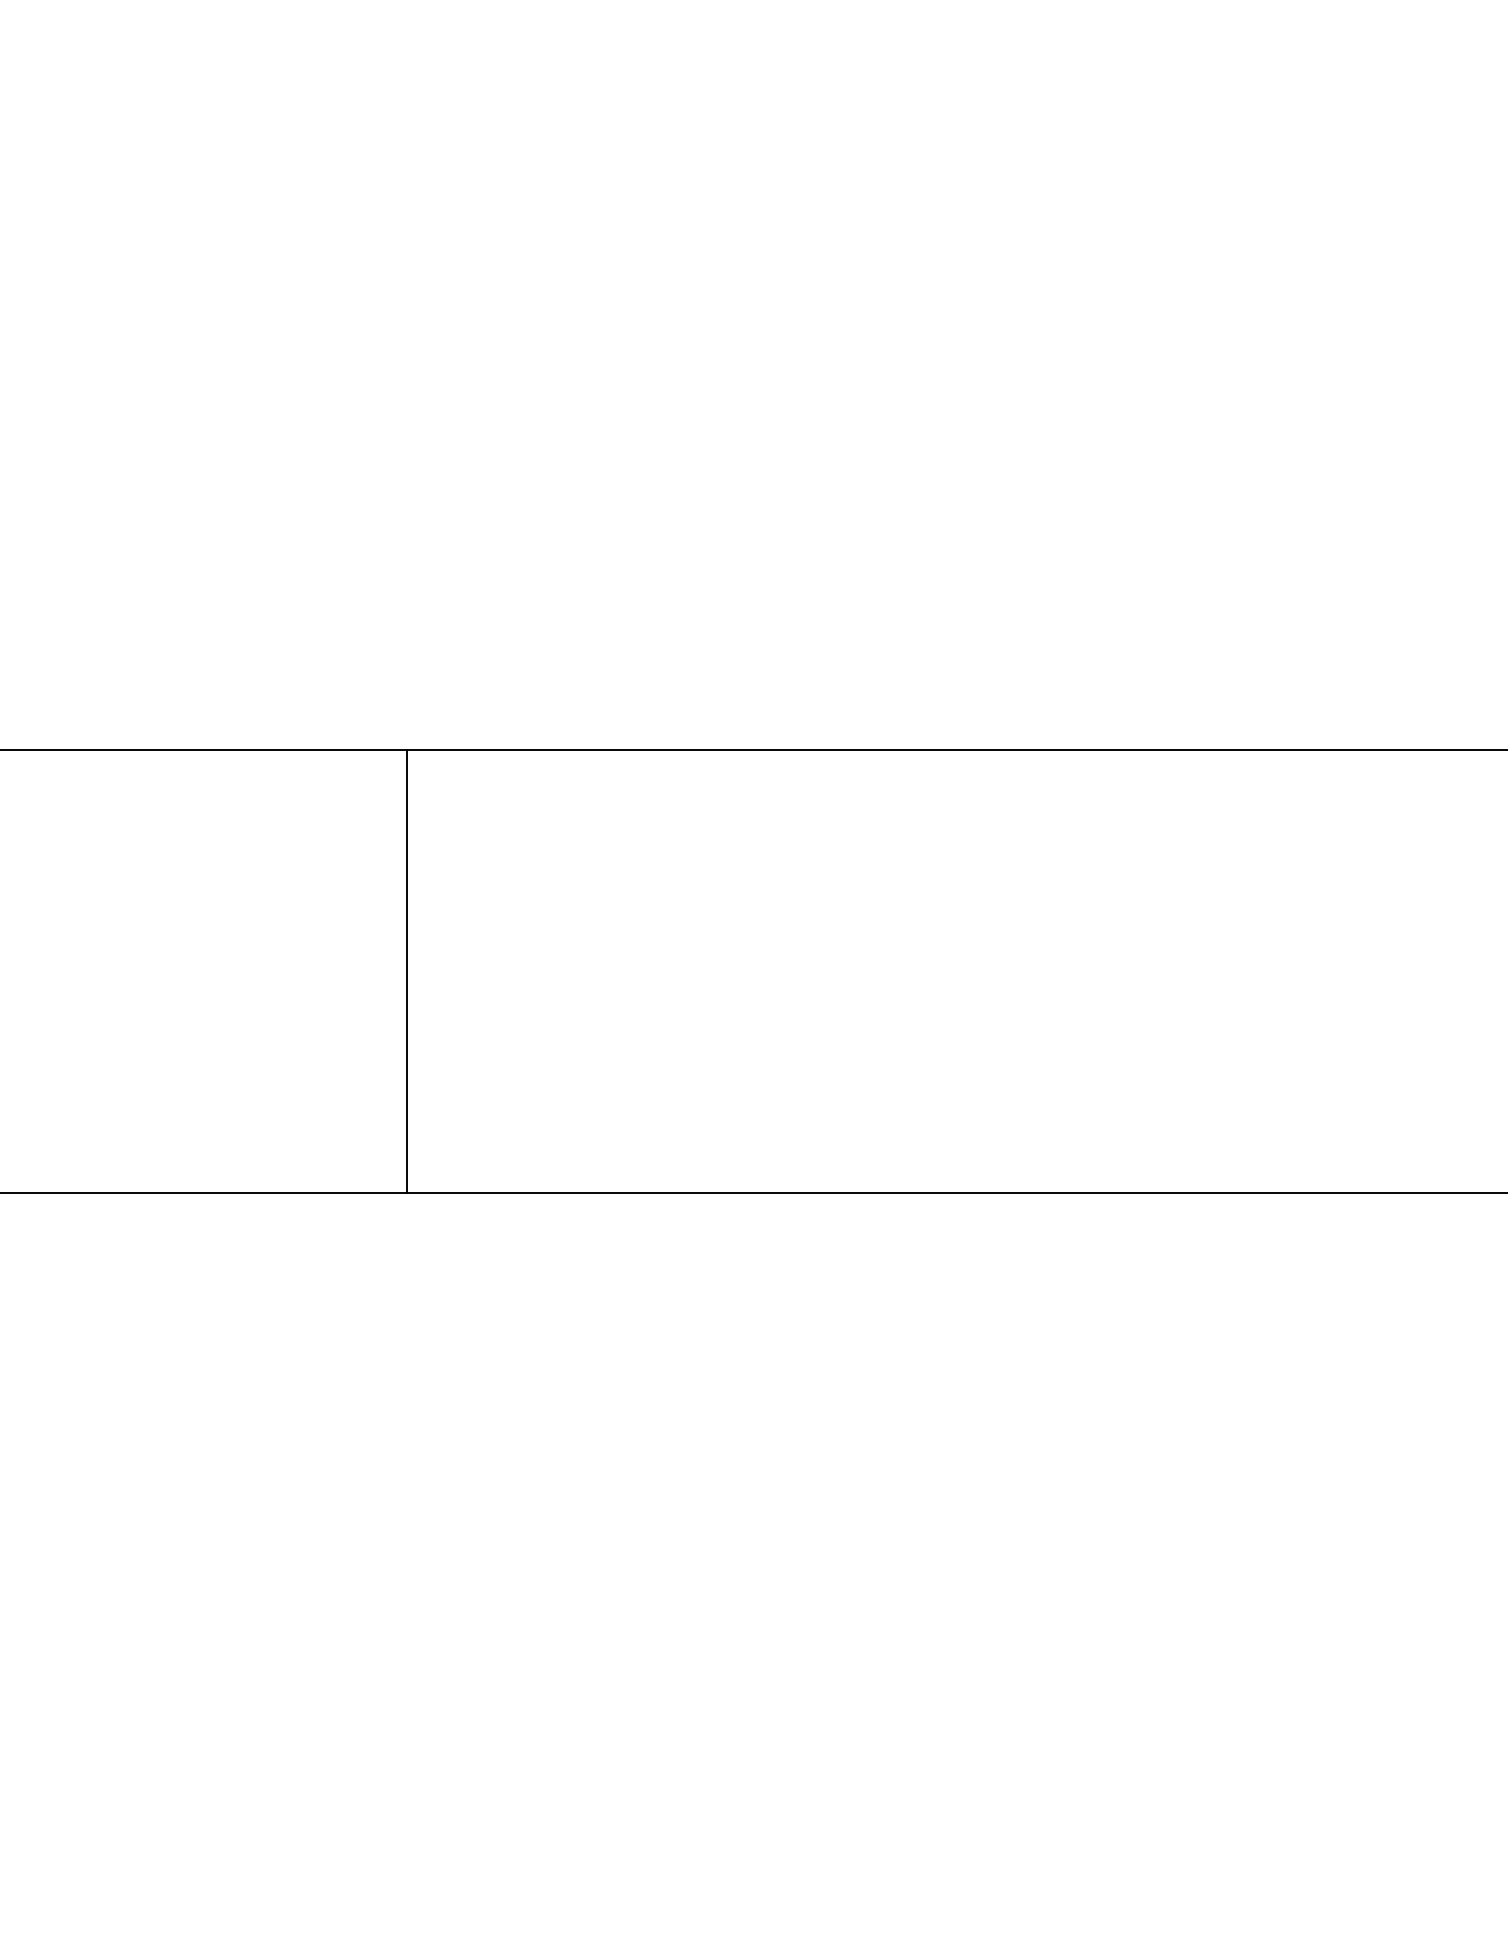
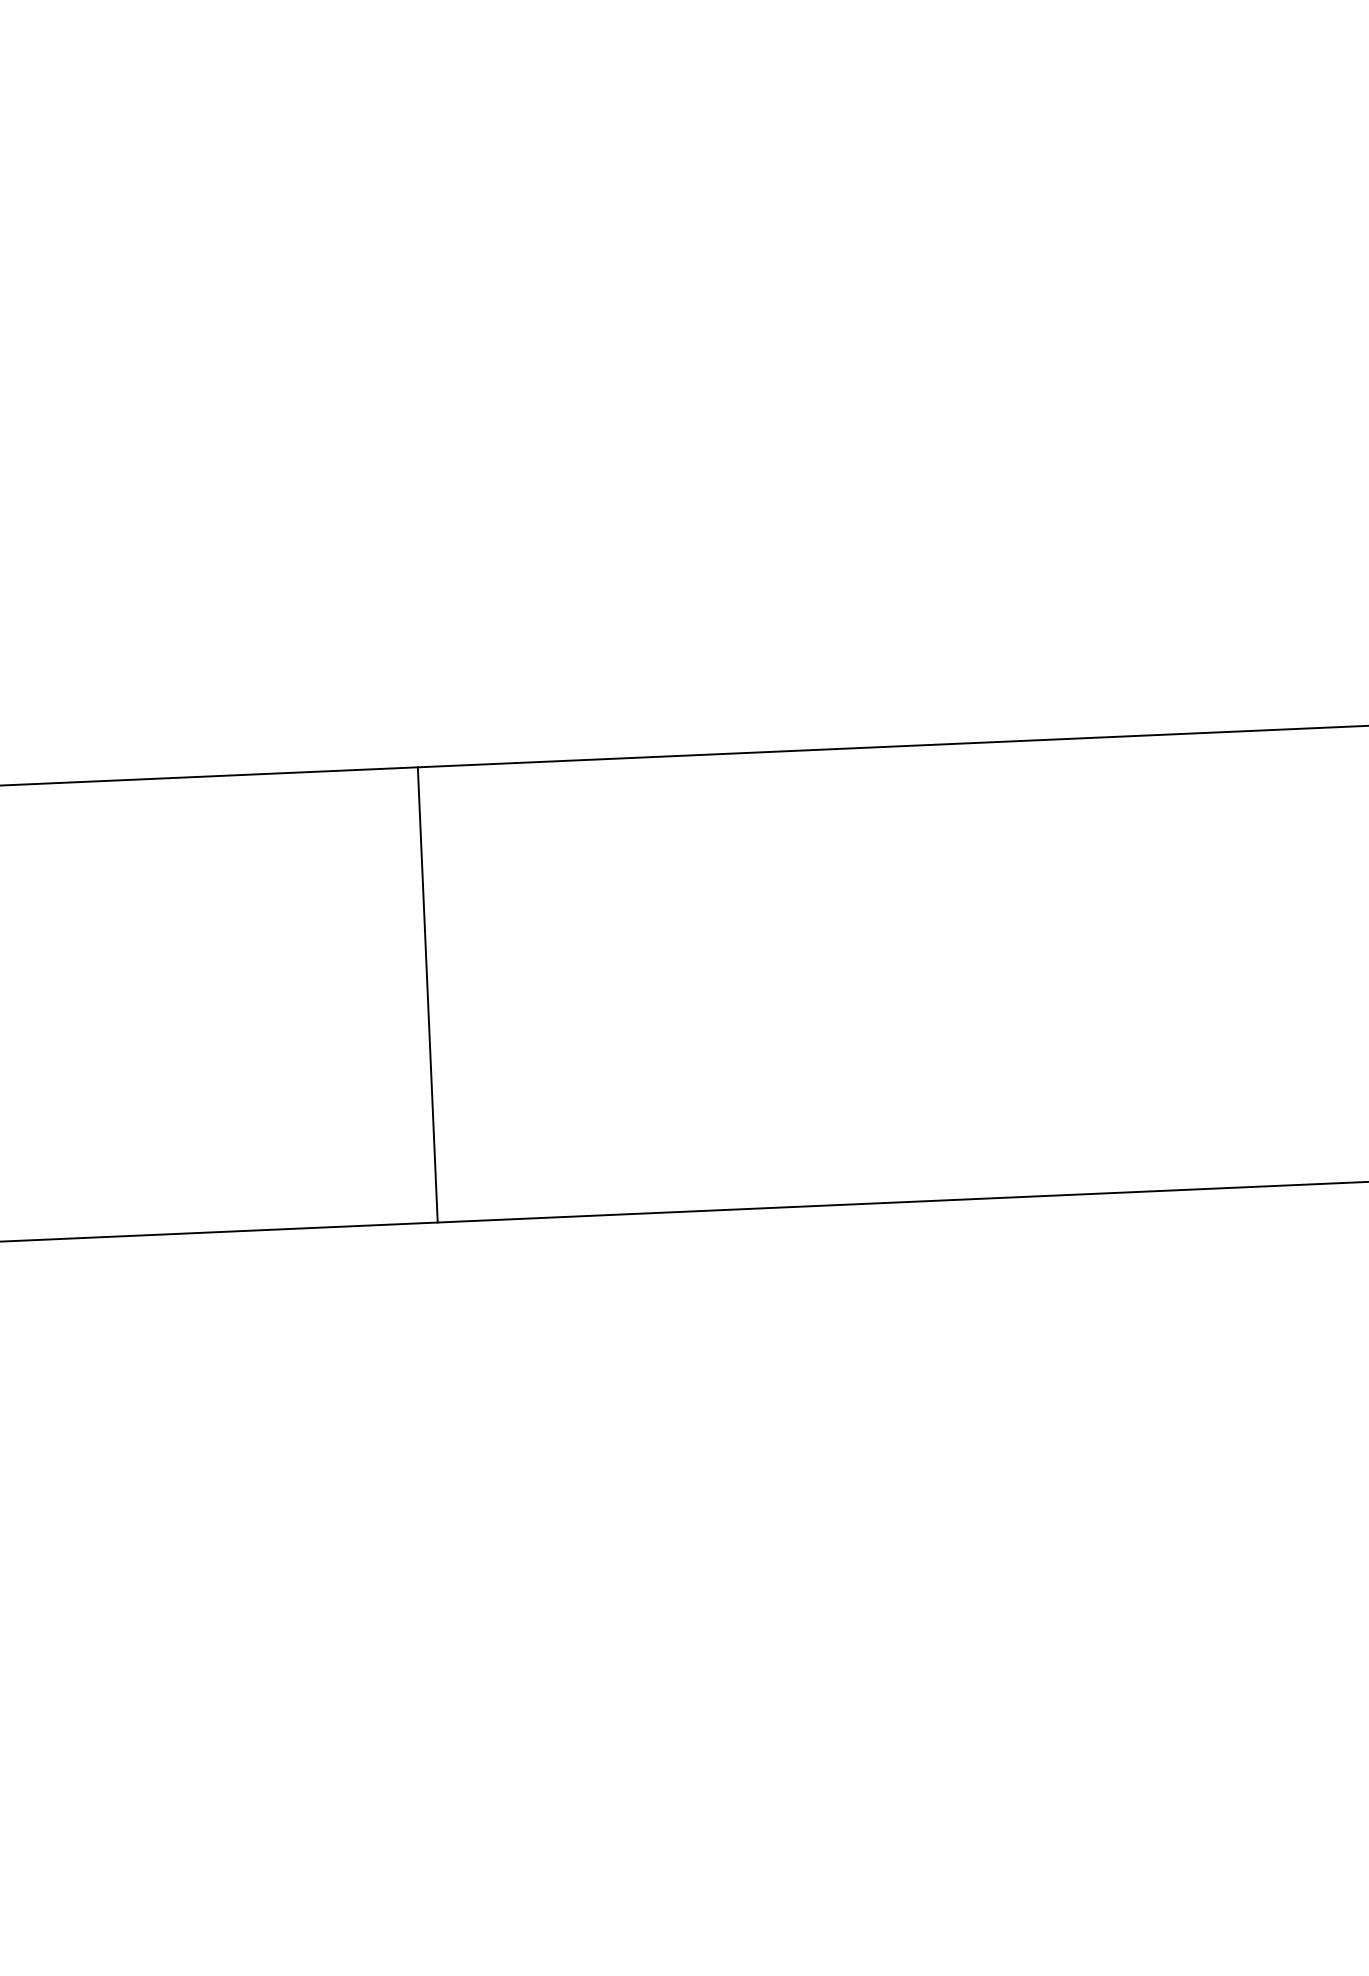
line: (407, 971) -> (427, 994), moved

